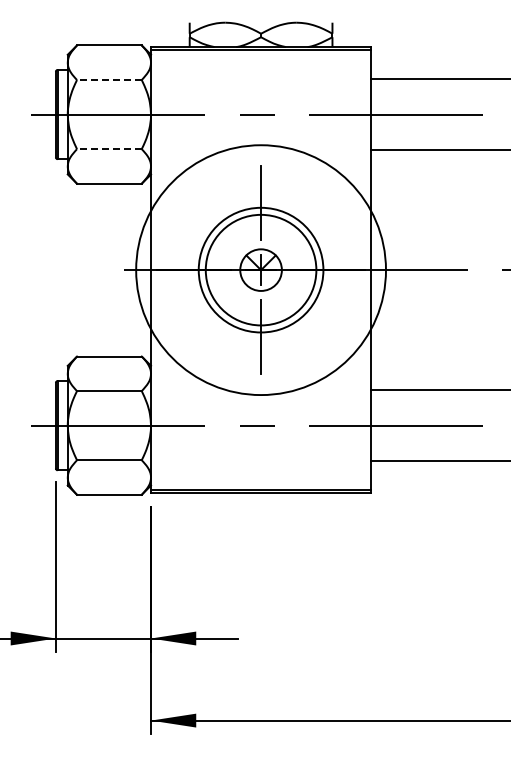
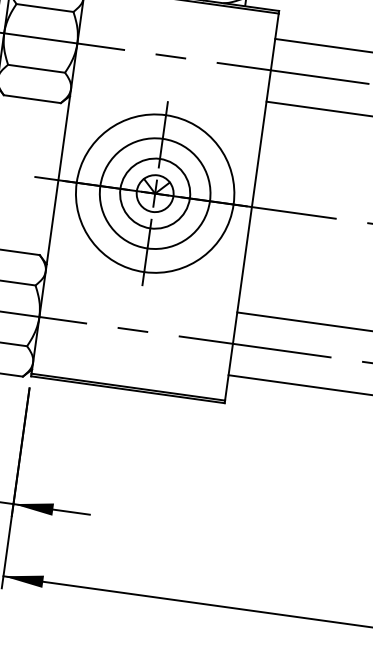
line: (108, 80) -> (44, 8), dashed -> solid
line: (108, 149) -> (35, 68), dashed -> solid
circle: (260, 269) -> (154, 193), size x0.71
circle: (260, 269) -> (154, 193), size x0.71

